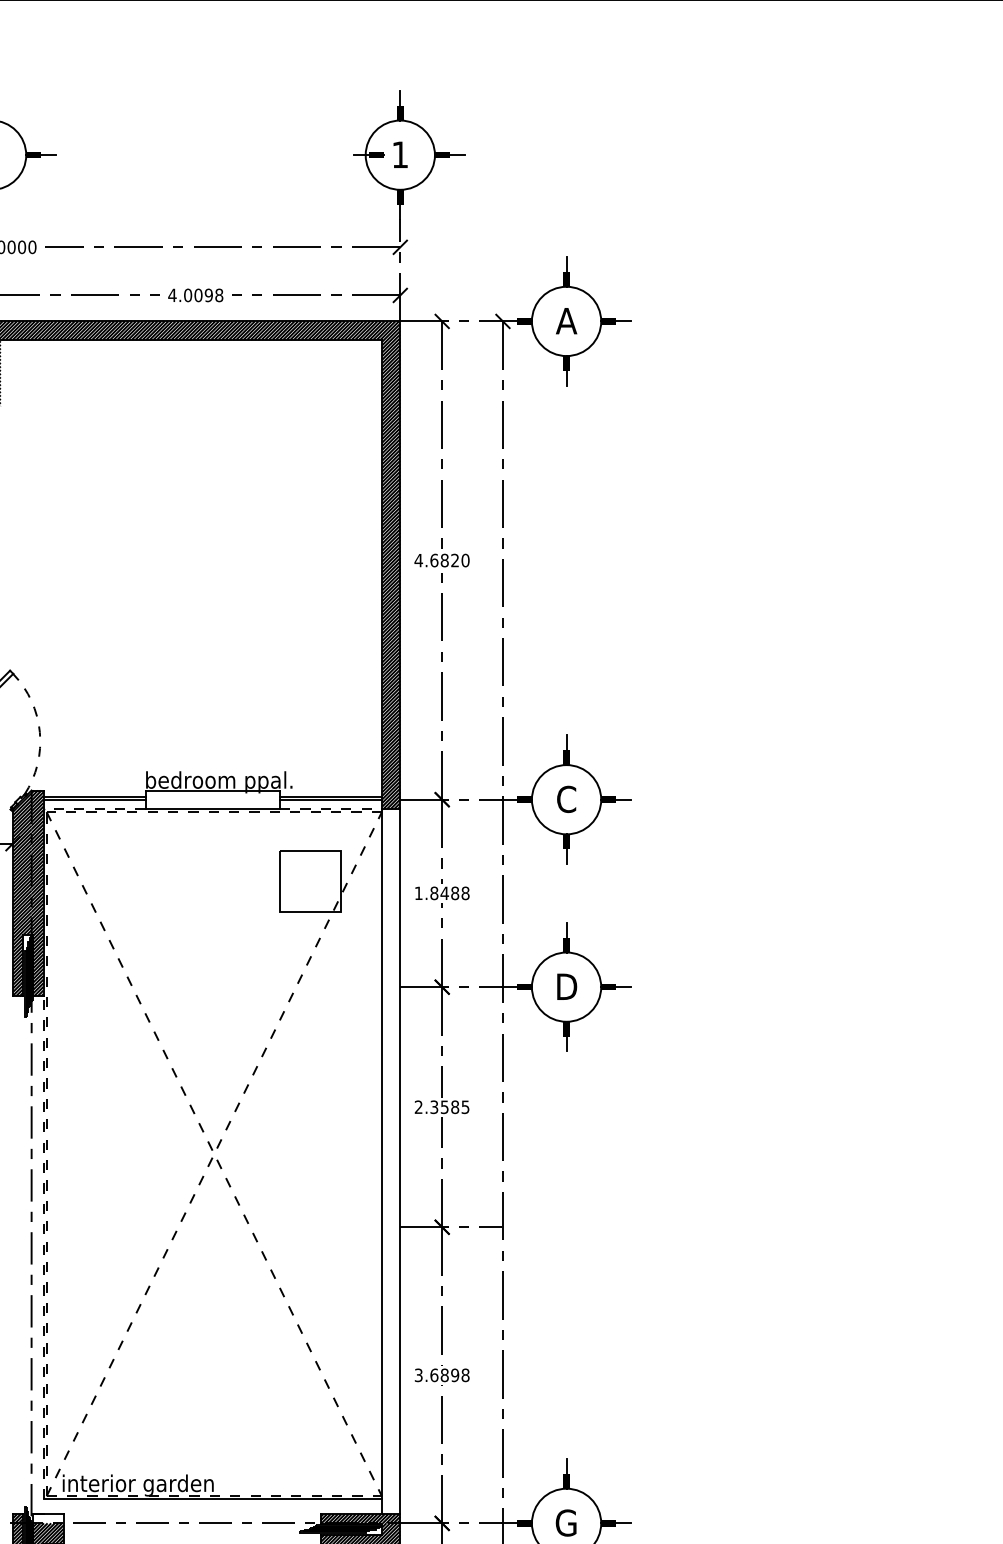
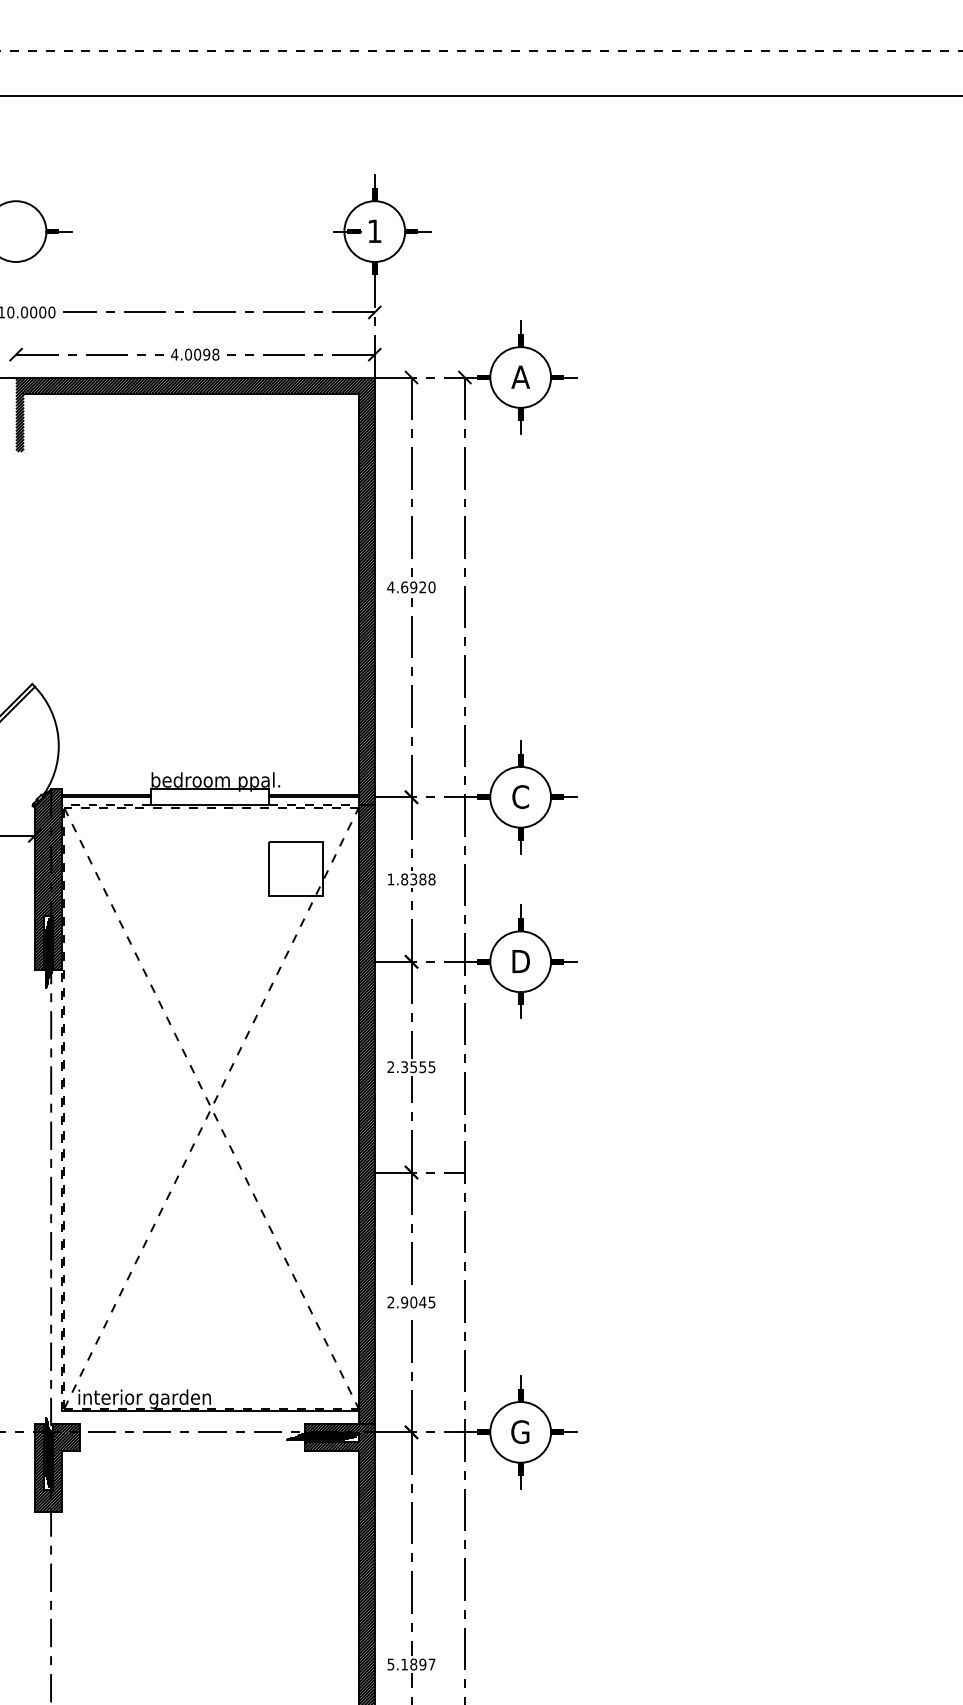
text: (444, 560) -> (413, 587), 4.6820 -> 4.6920
arc: (39, 732) -> (58, 738), dashed -> solid
text: (444, 893) -> (413, 879), 1.8488 -> 1.8388
text: (454, 1107) -> (422, 1067), 2.3585 -> 2.3555
hatch: (390, 1161) -> (366, 1114), added
text: (442, 1375) -> (411, 1302), 3.6898 -> 2.9045
hatch: (47, 1518) -> (65, 1428), added

